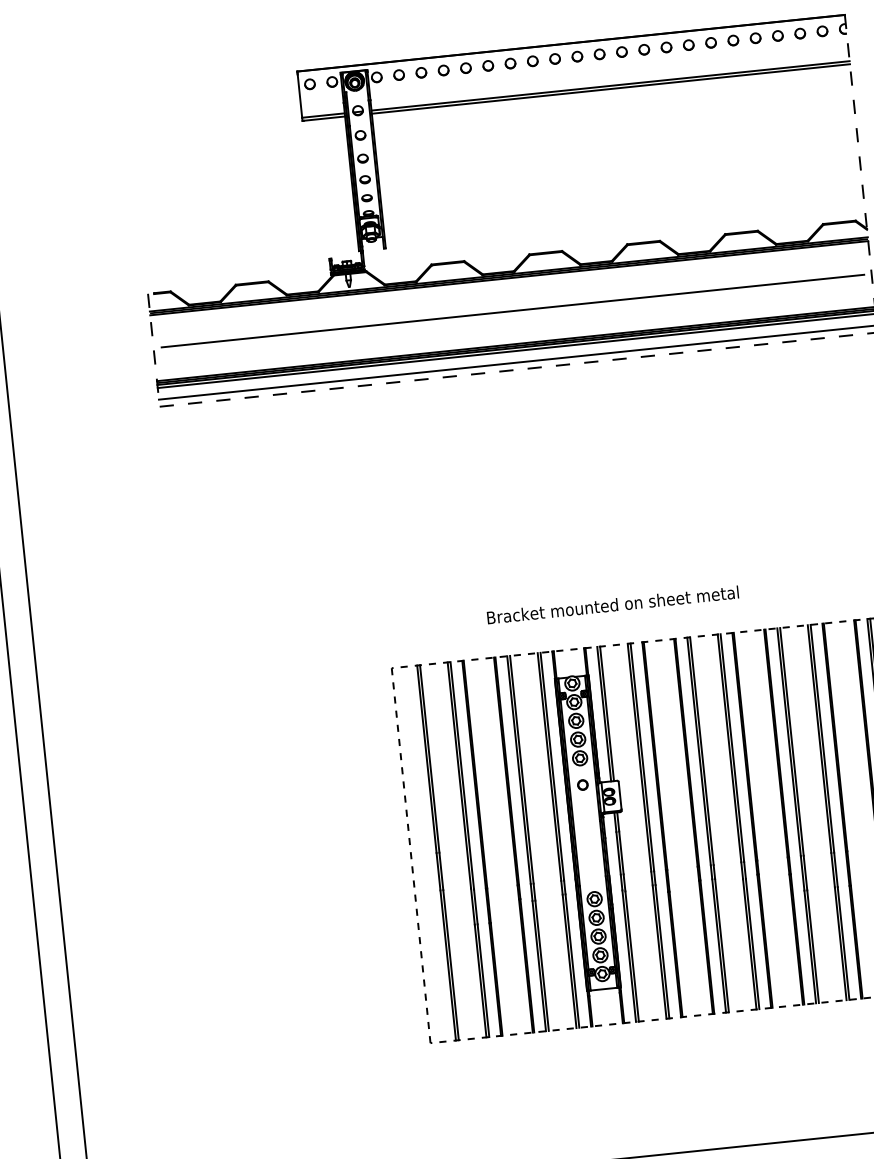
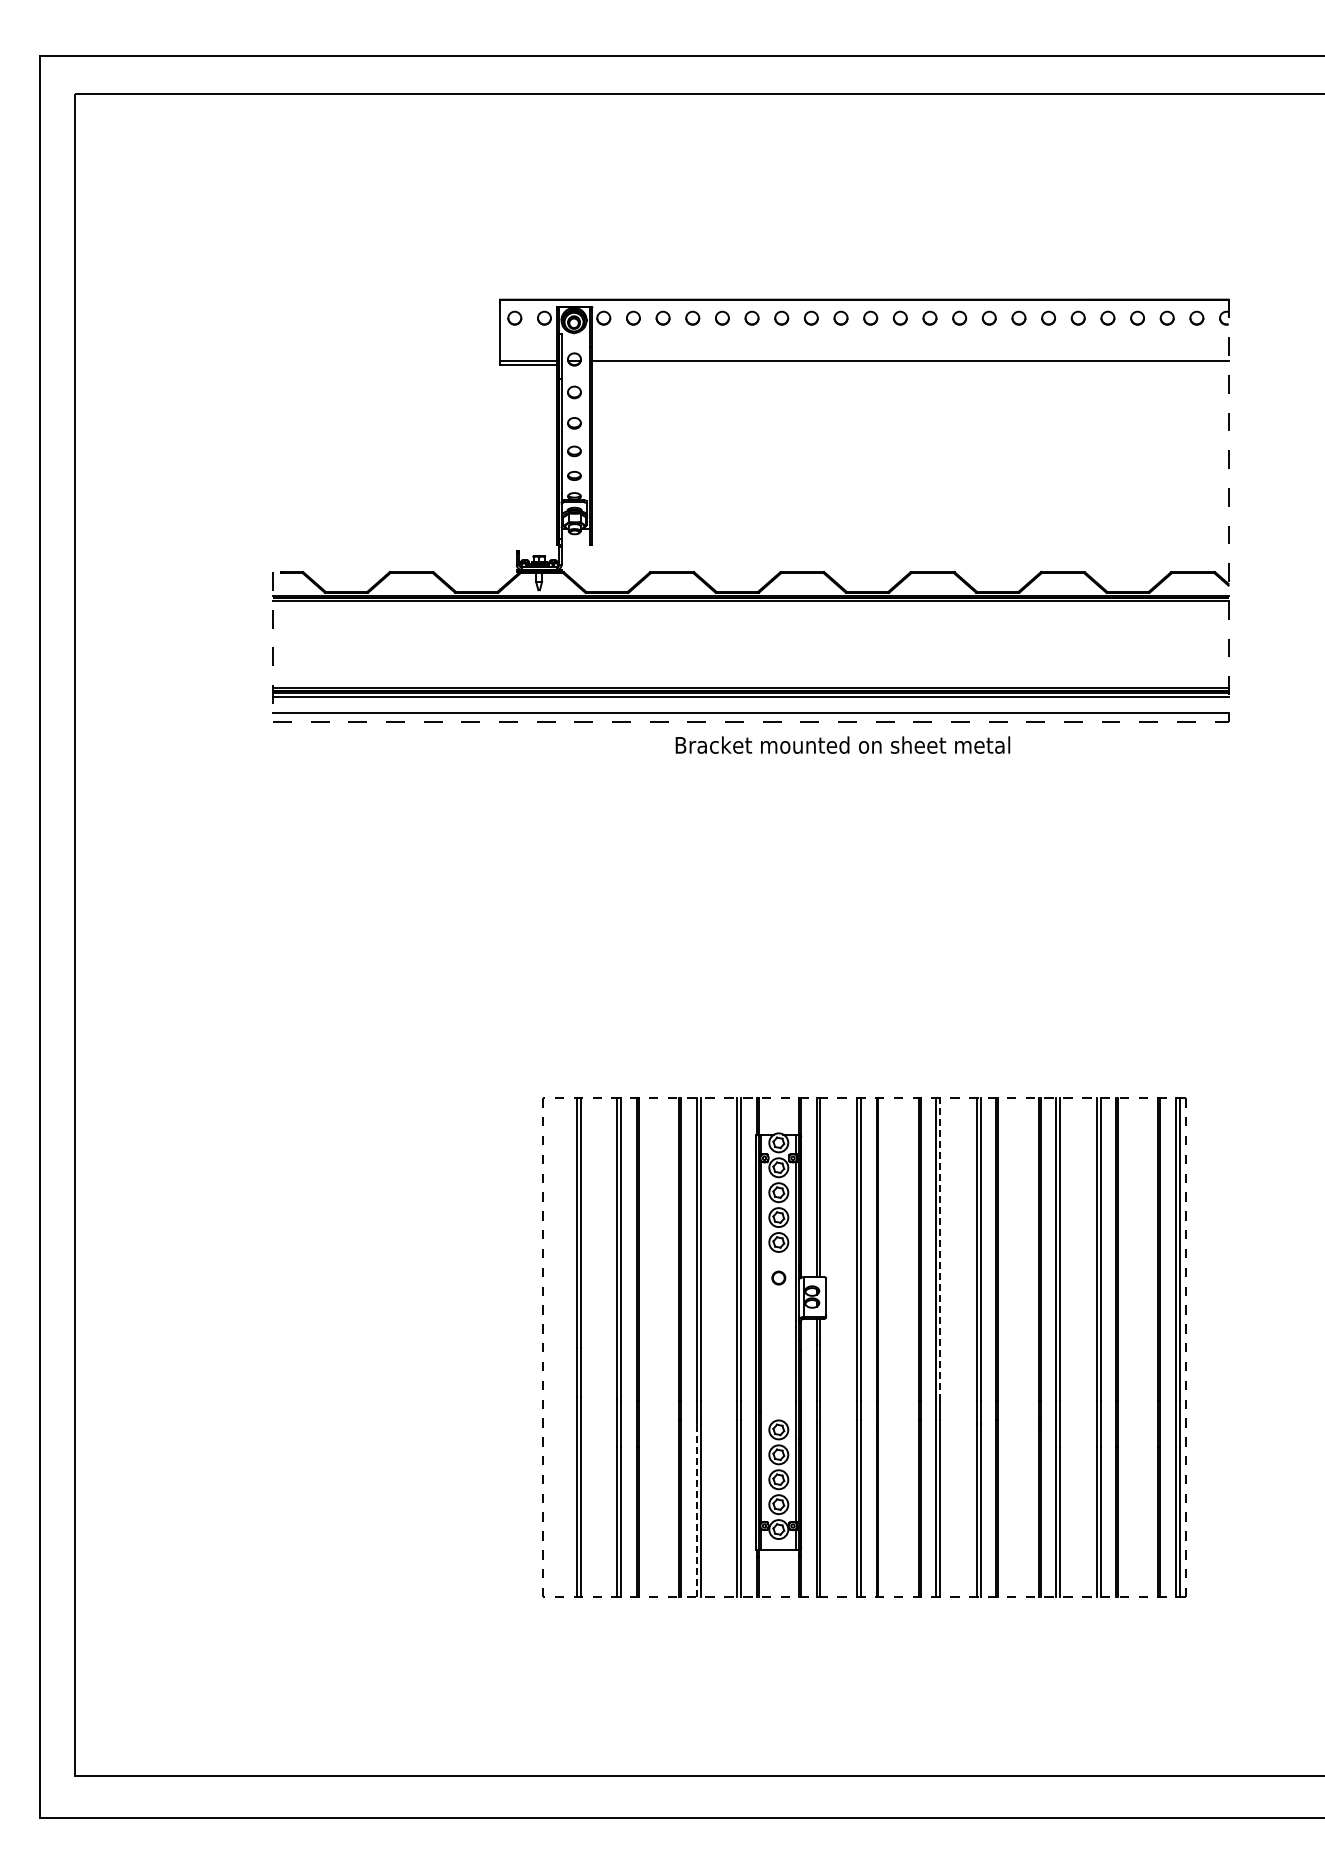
line: (610, 89) -> (910, 365), removed
line: (512, 311) -> (750, 644), removed
text: (612, 604) -> (842, 744), moved
line: (702, 751) -> (940, 1249), solid -> dashed
line: (539, 966) -> (696, 1510), solid -> dashed

